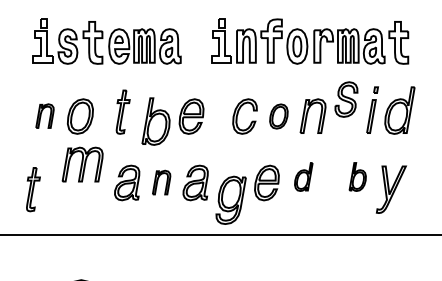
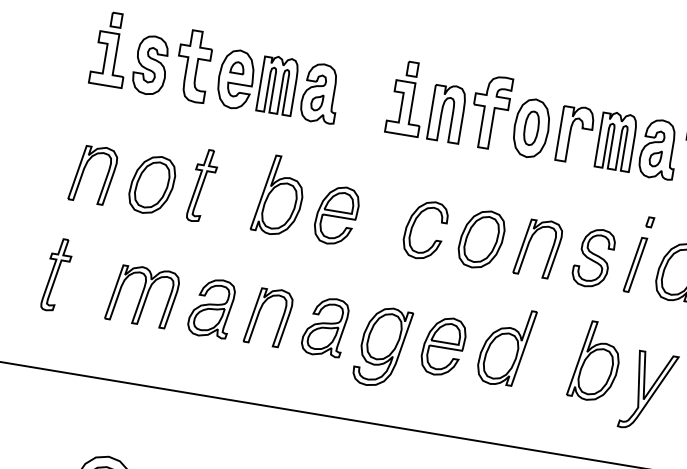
part: (346, 99) -> (593, 257), moved
part: (122, 111) -> (201, 184), moved
part: (44, 115) -> (92, 173), size x1.43
part: (278, 116) -> (481, 239), size x1.43
part: (155, 121) -> (278, 195), moved
part: (82, 164) -> (142, 295), moved
part: (303, 176) -> (506, 345), size x1.67
part: (357, 176) -> (595, 360), size x1.67
part: (161, 182) -> (268, 316), size x1.43
part: (33, 189) -> (57, 274), moved
part: (230, 199) -> (381, 345), moved

